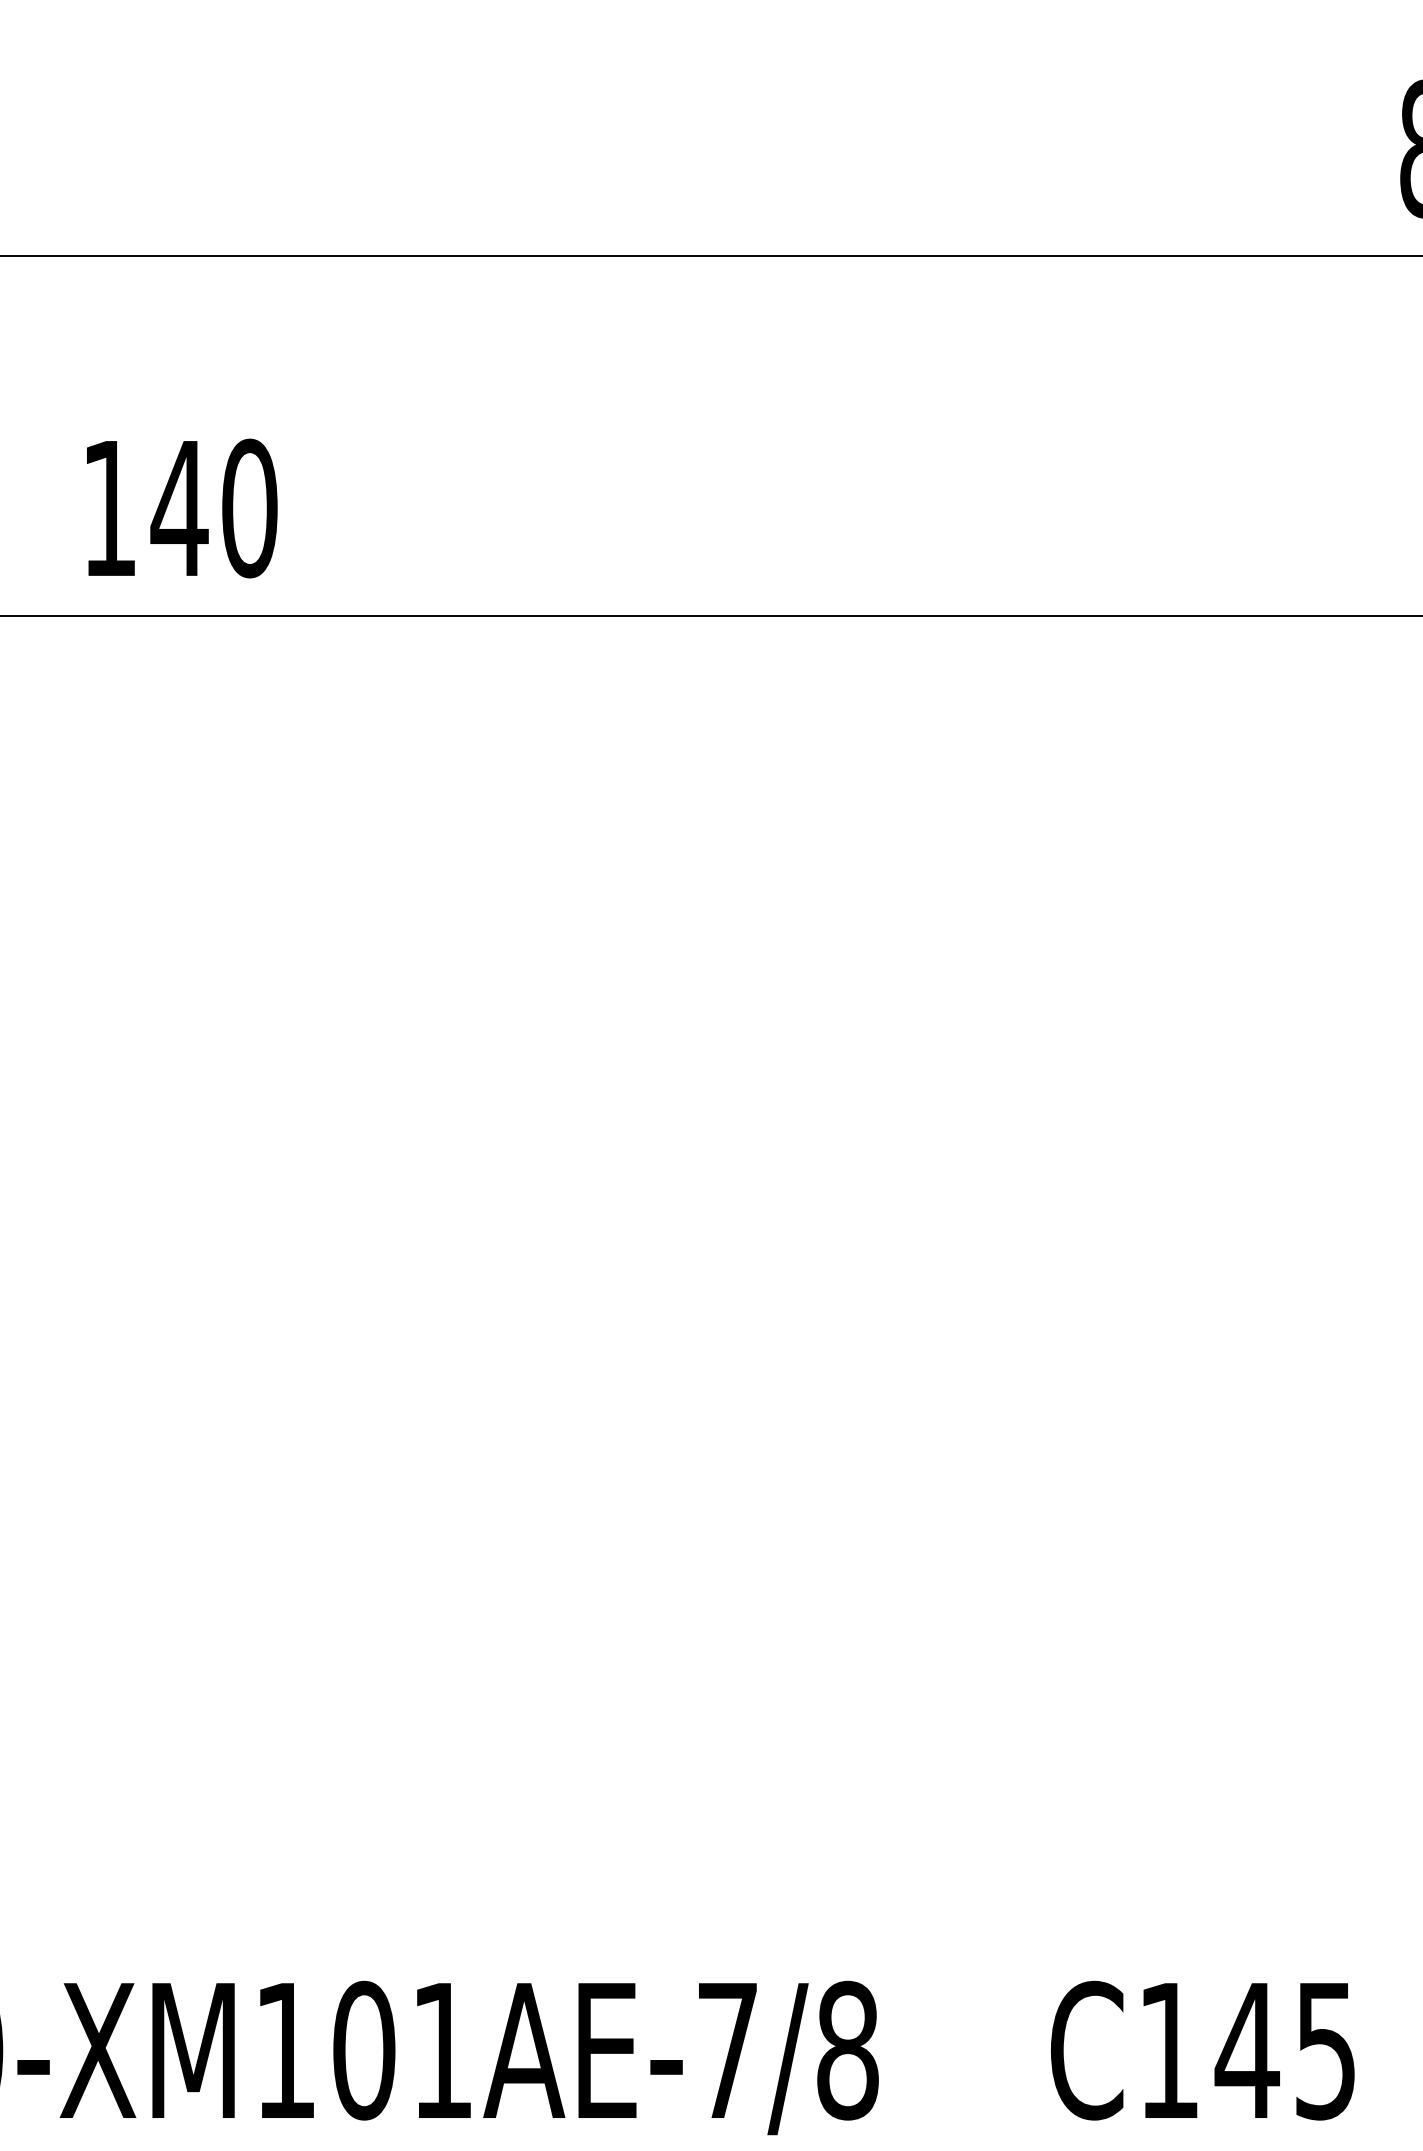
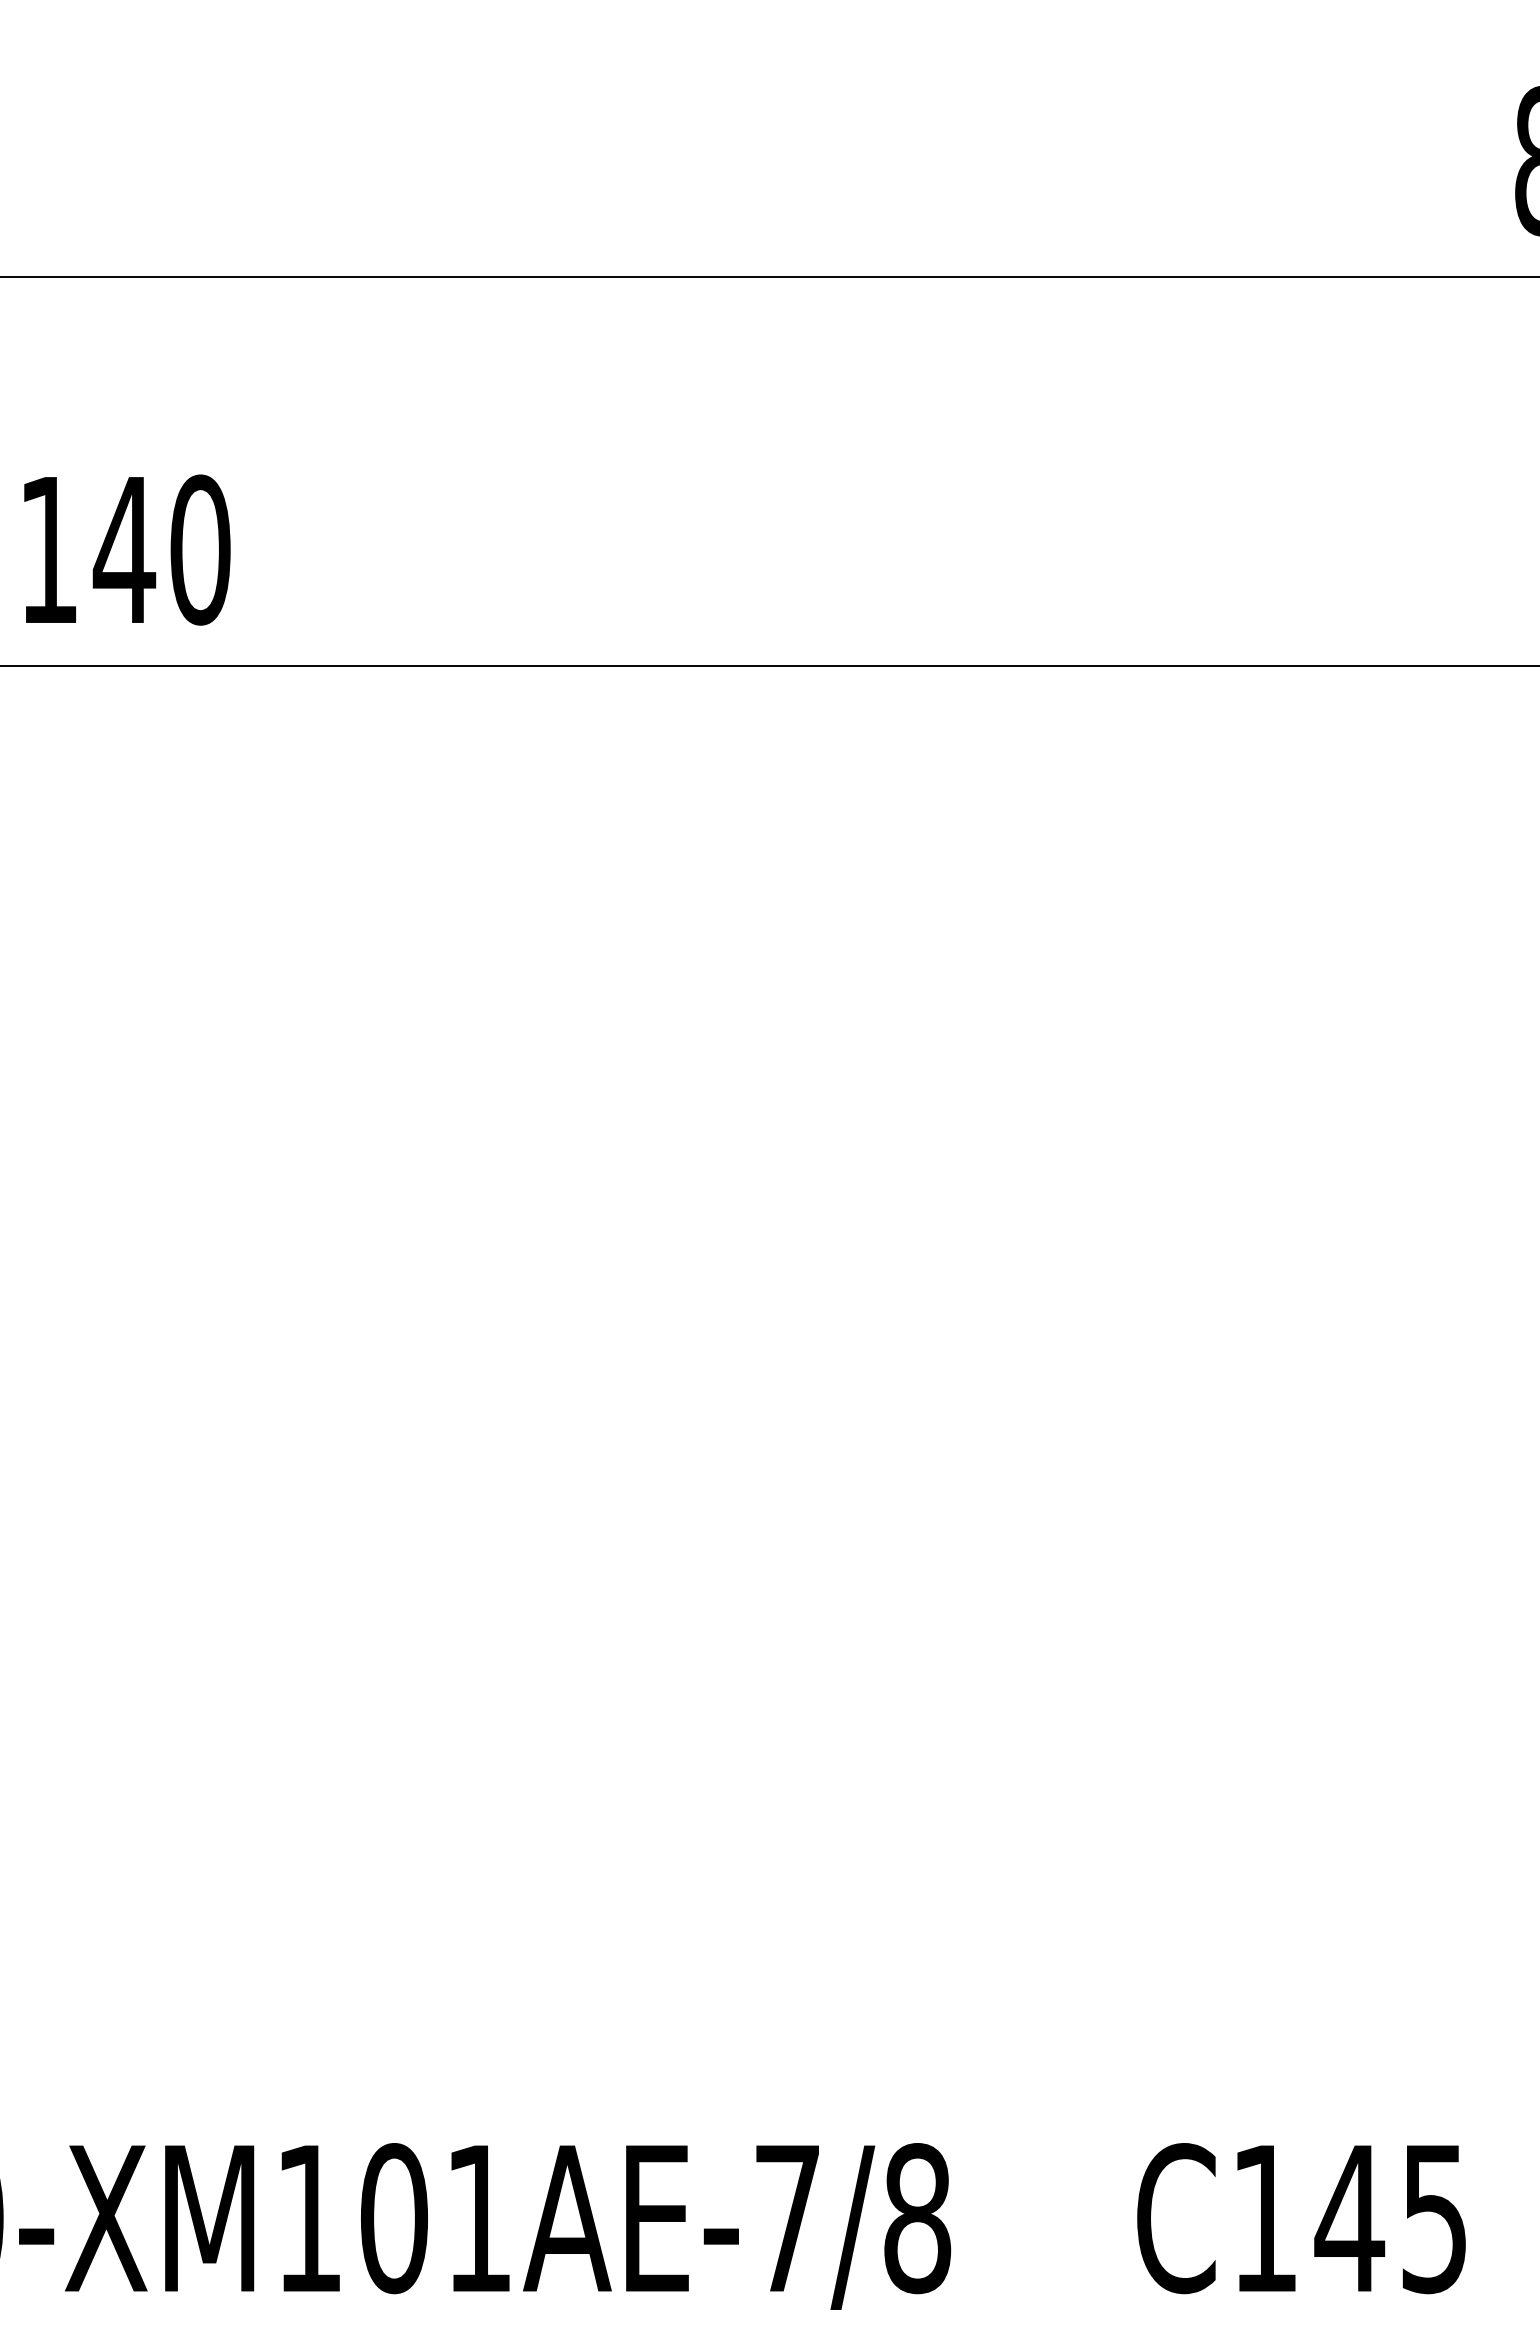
text: (182, 507) -> (127, 549), moved

